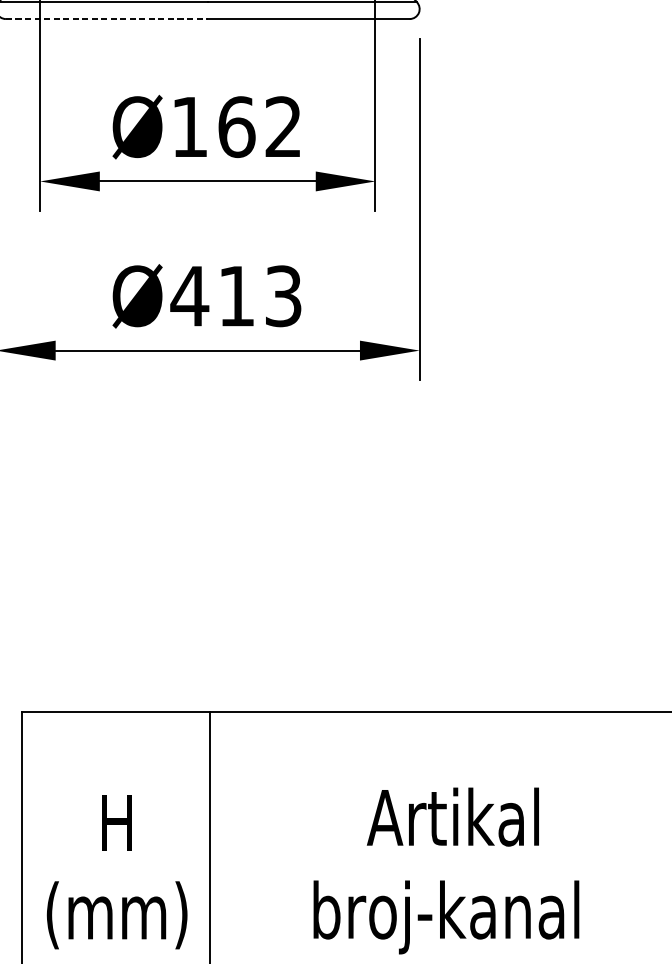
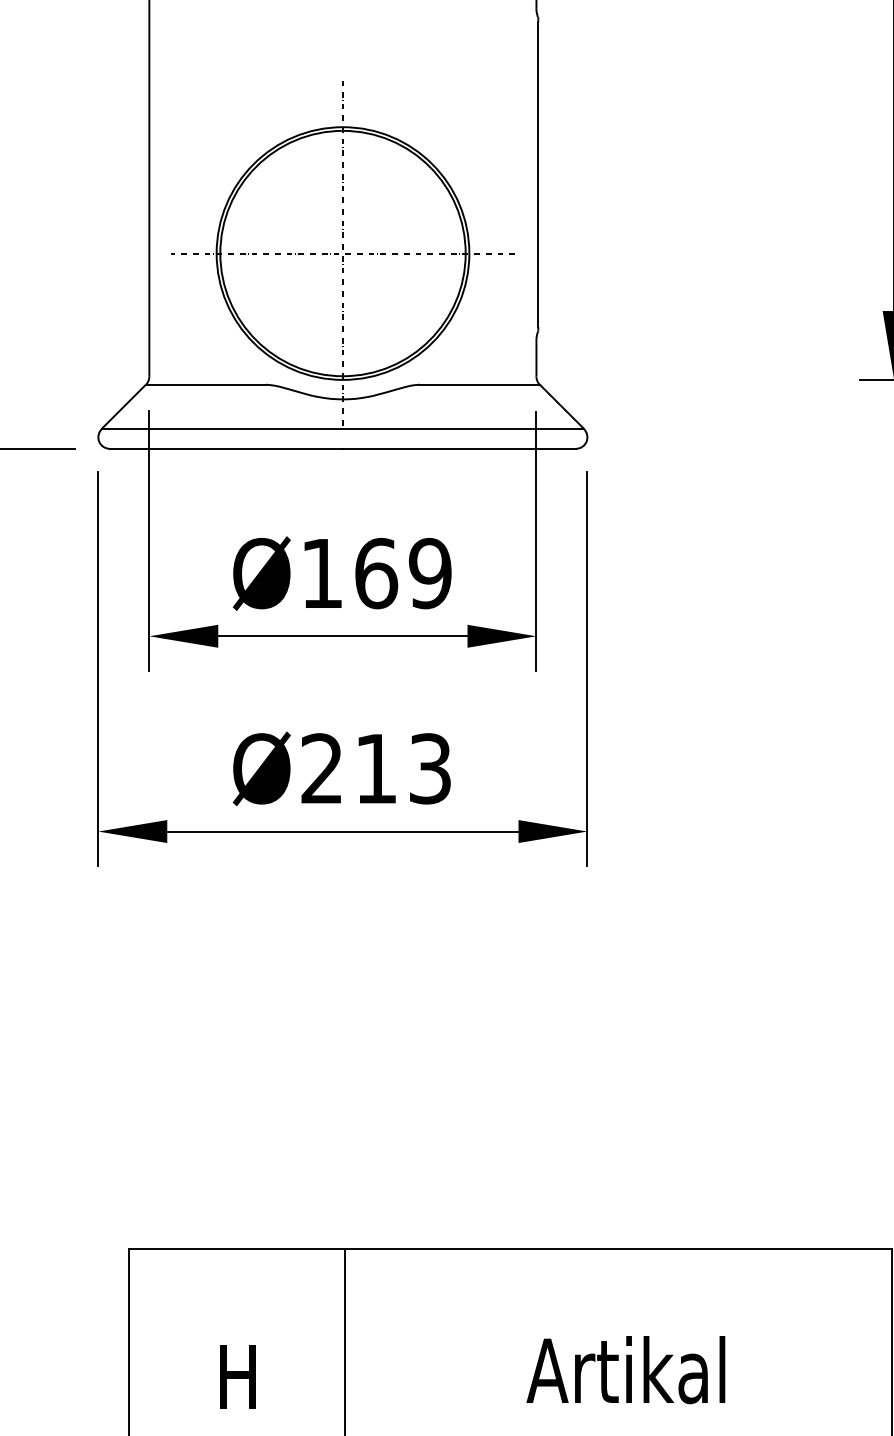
line: (106, 18) -> (226, 448), dashed -> solid
text: (282, 127) -> (429, 573), Ø162 -> Ø169
text: (189, 295) -> (321, 768), Ø413 -> Ø213

